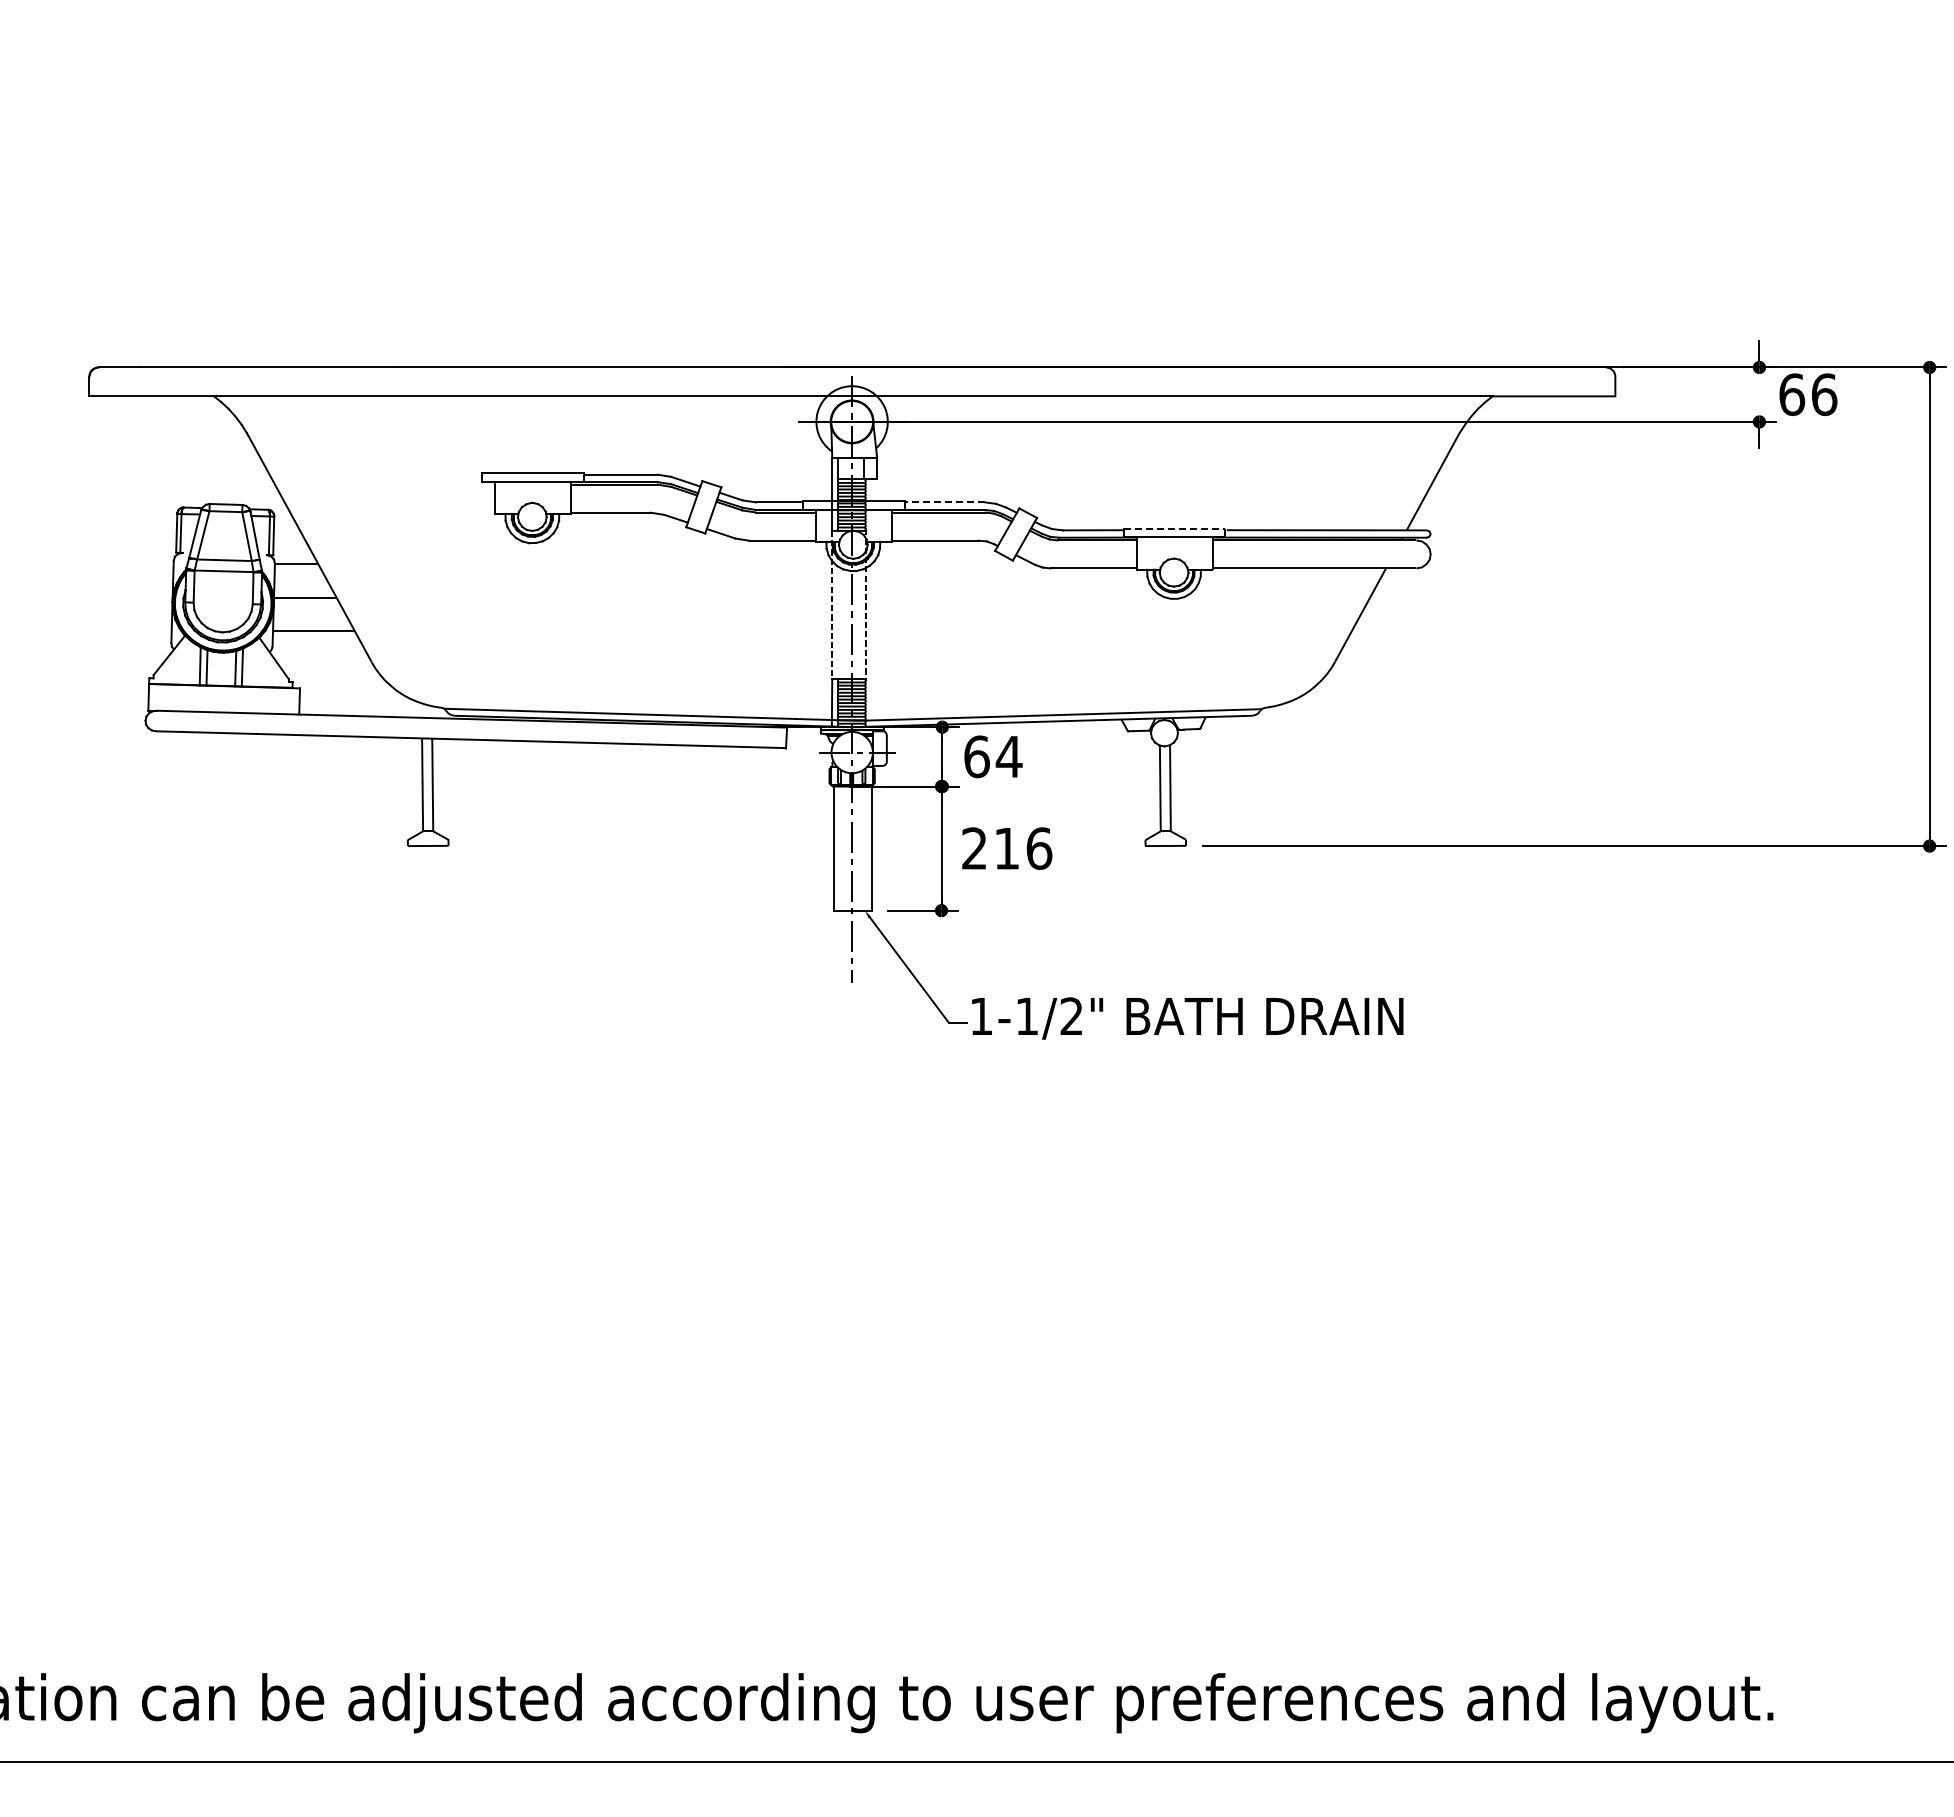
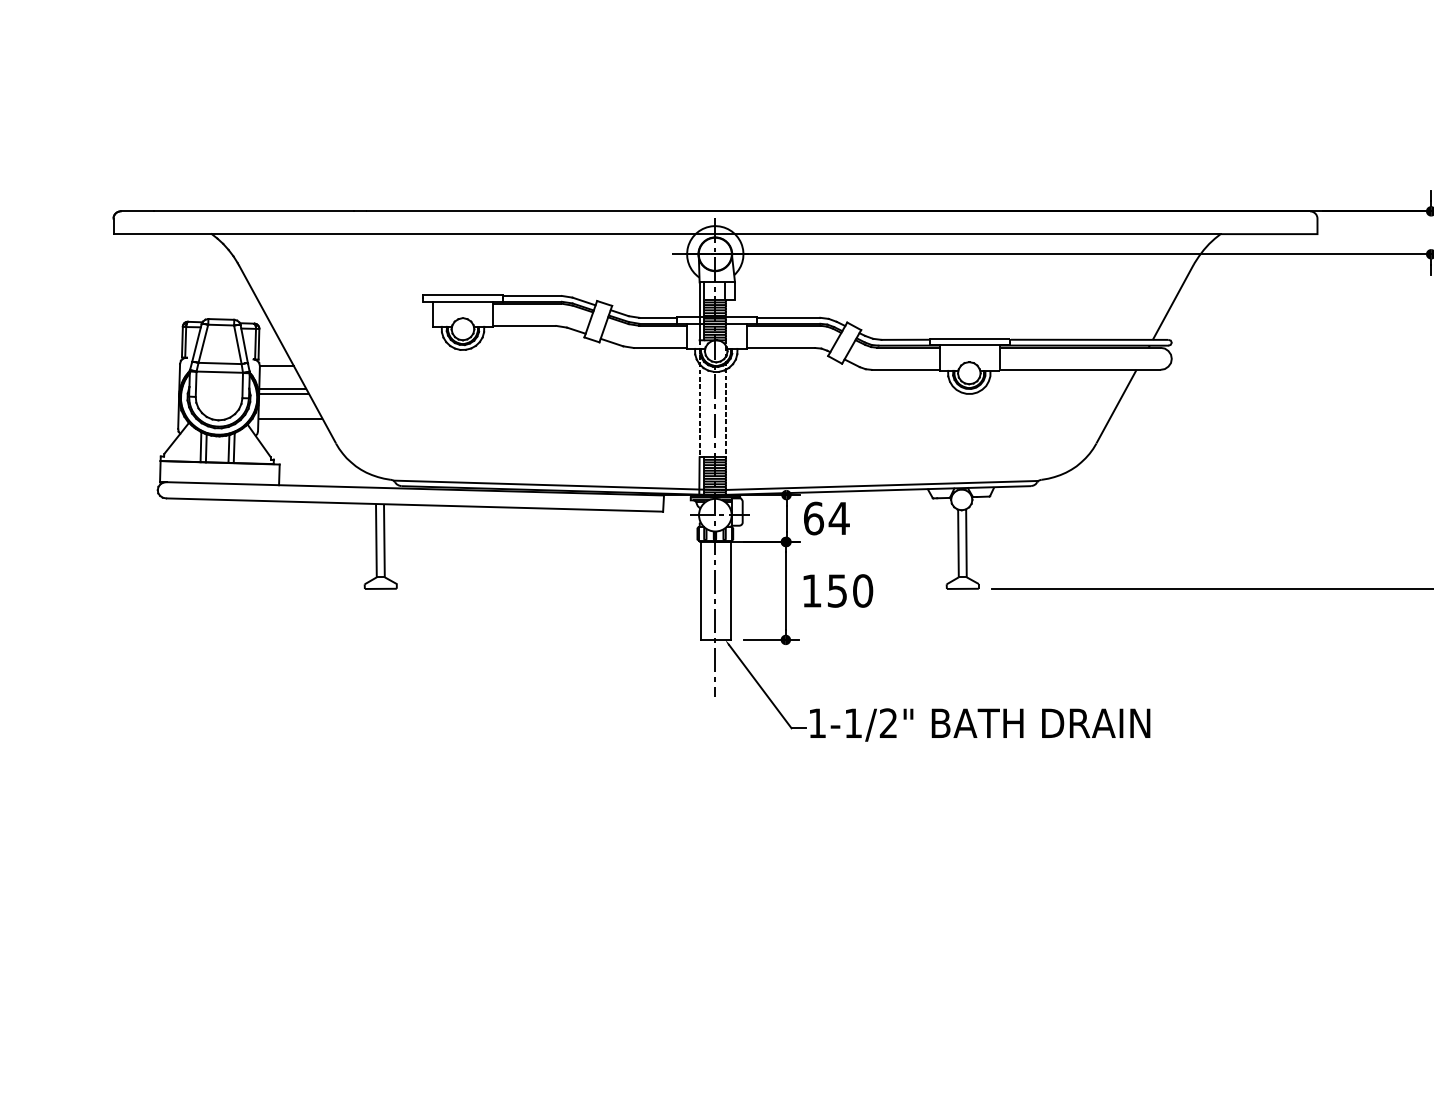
line: (944, 502) -> (788, 317), dashed -> solid
line: (1174, 529) -> (969, 339), dashed -> solid
line: (303, 592) -> (282, 388), added
text: (1007, 848) -> (837, 590), 216 -> 150

